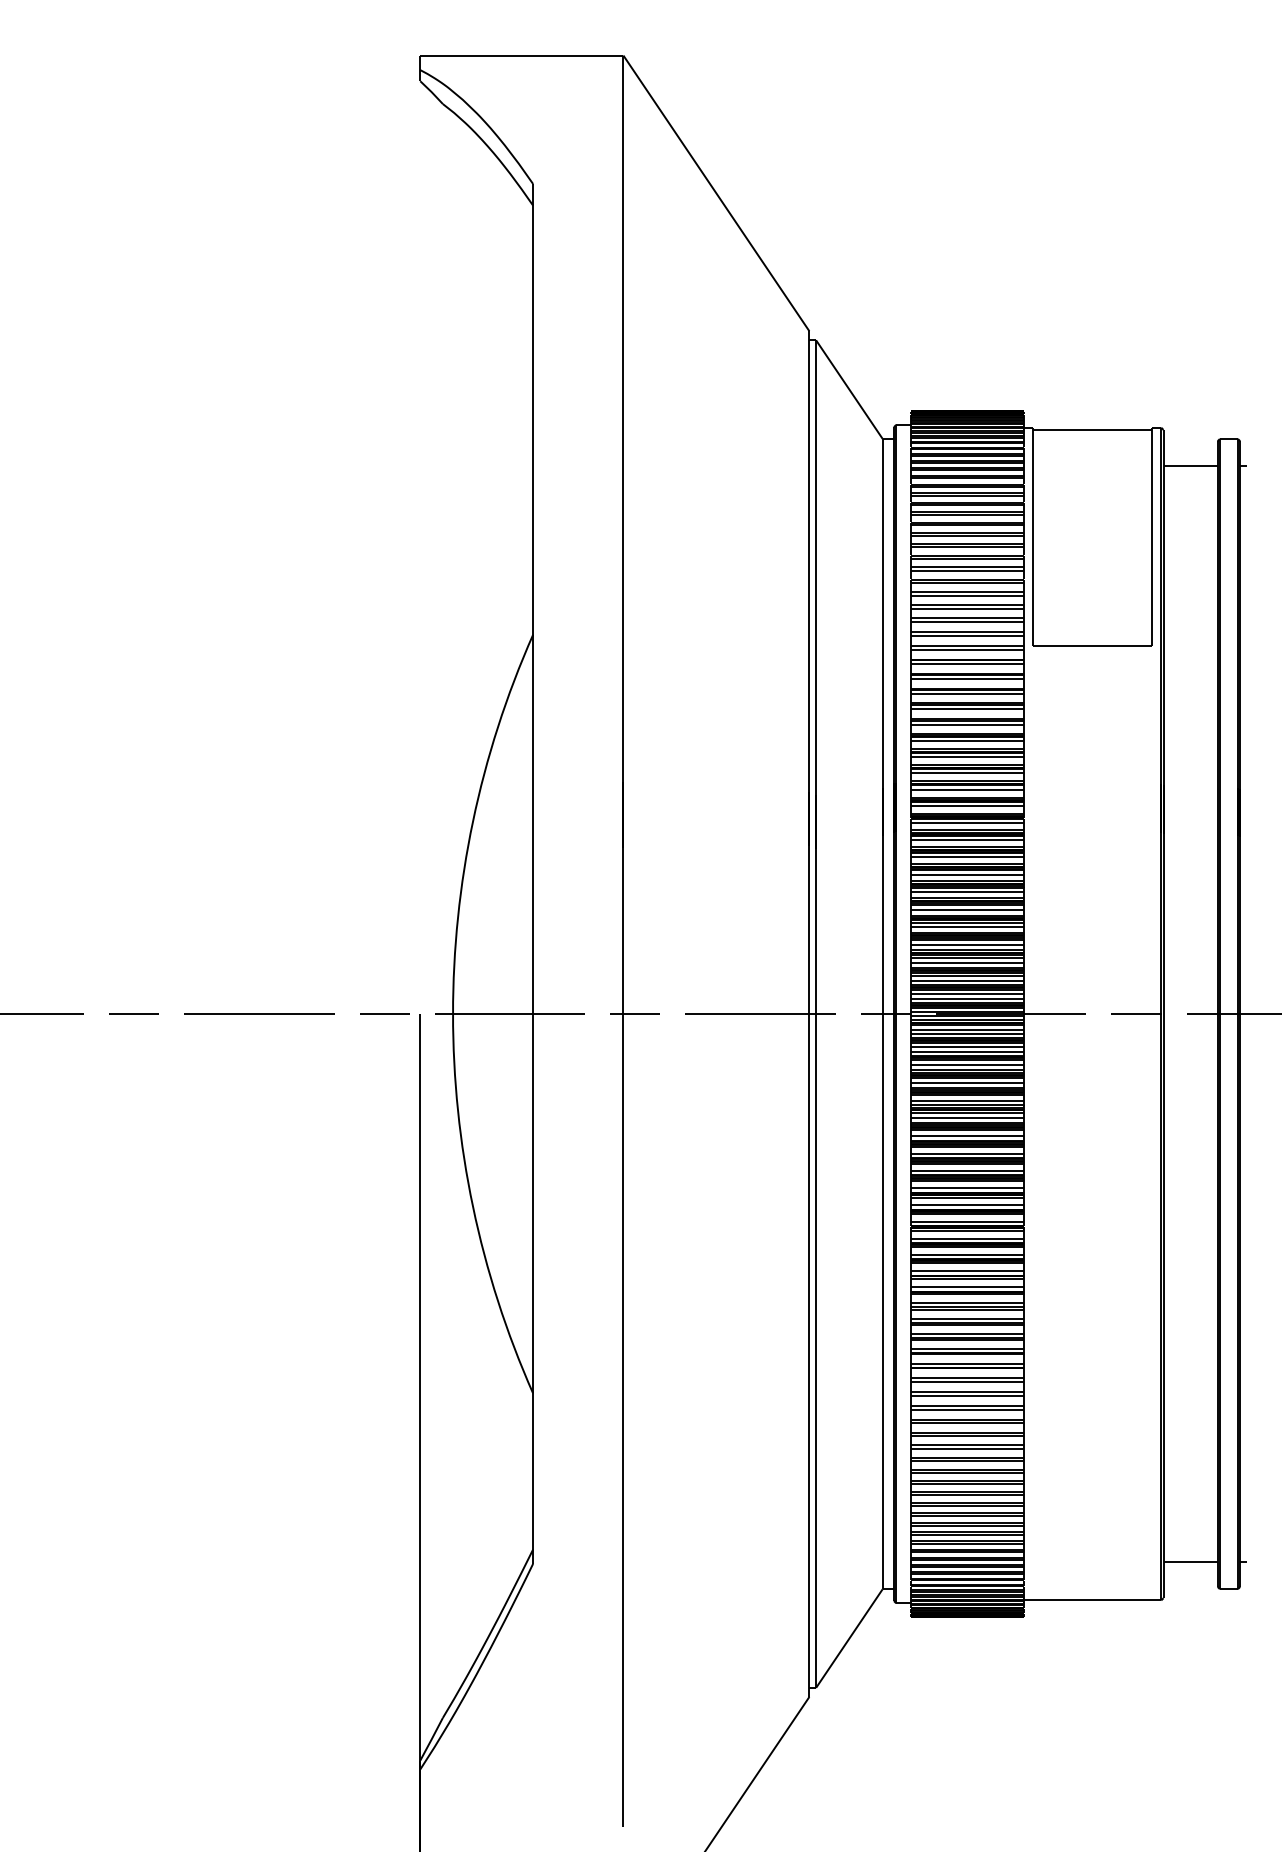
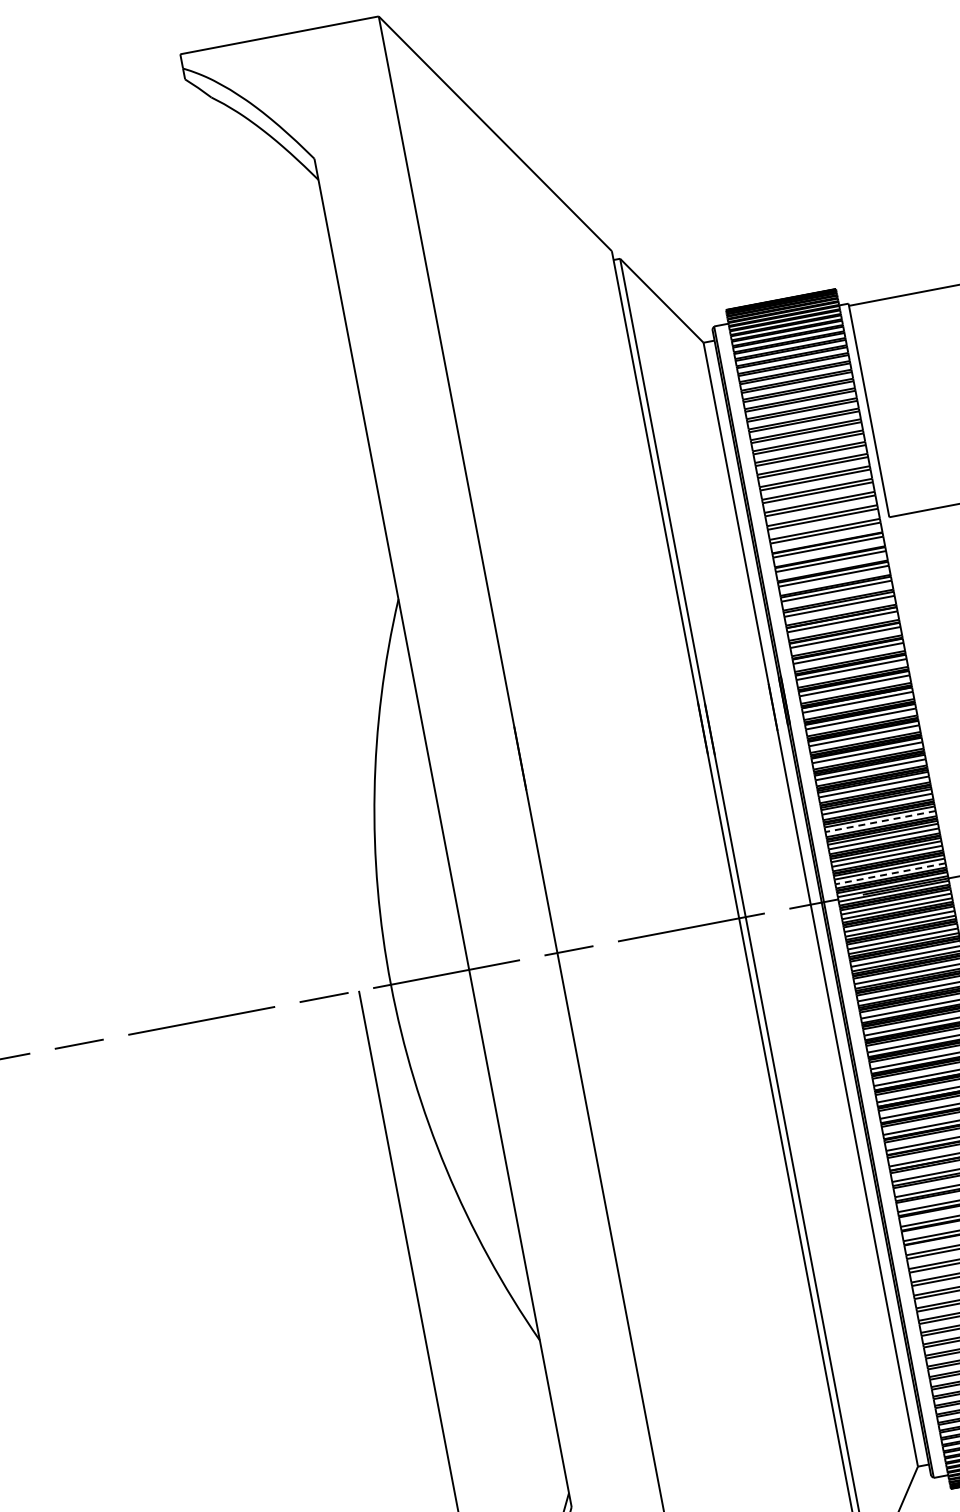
line: (967, 945) -> (880, 821), solid -> dashed
line: (967, 998) -> (890, 873), solid -> dashed

